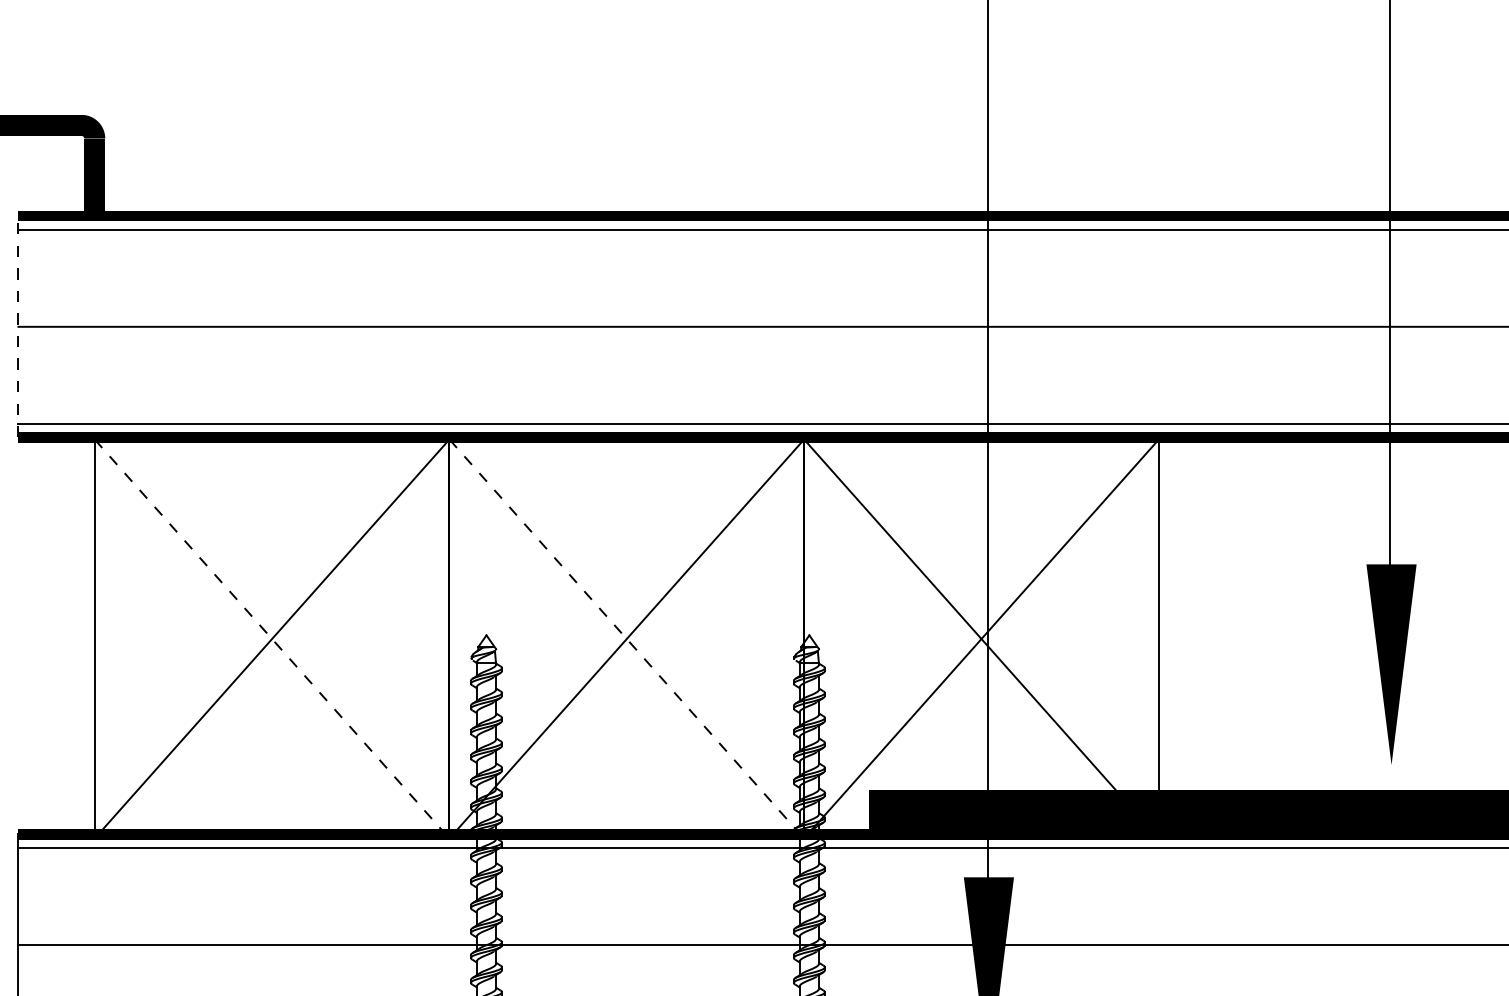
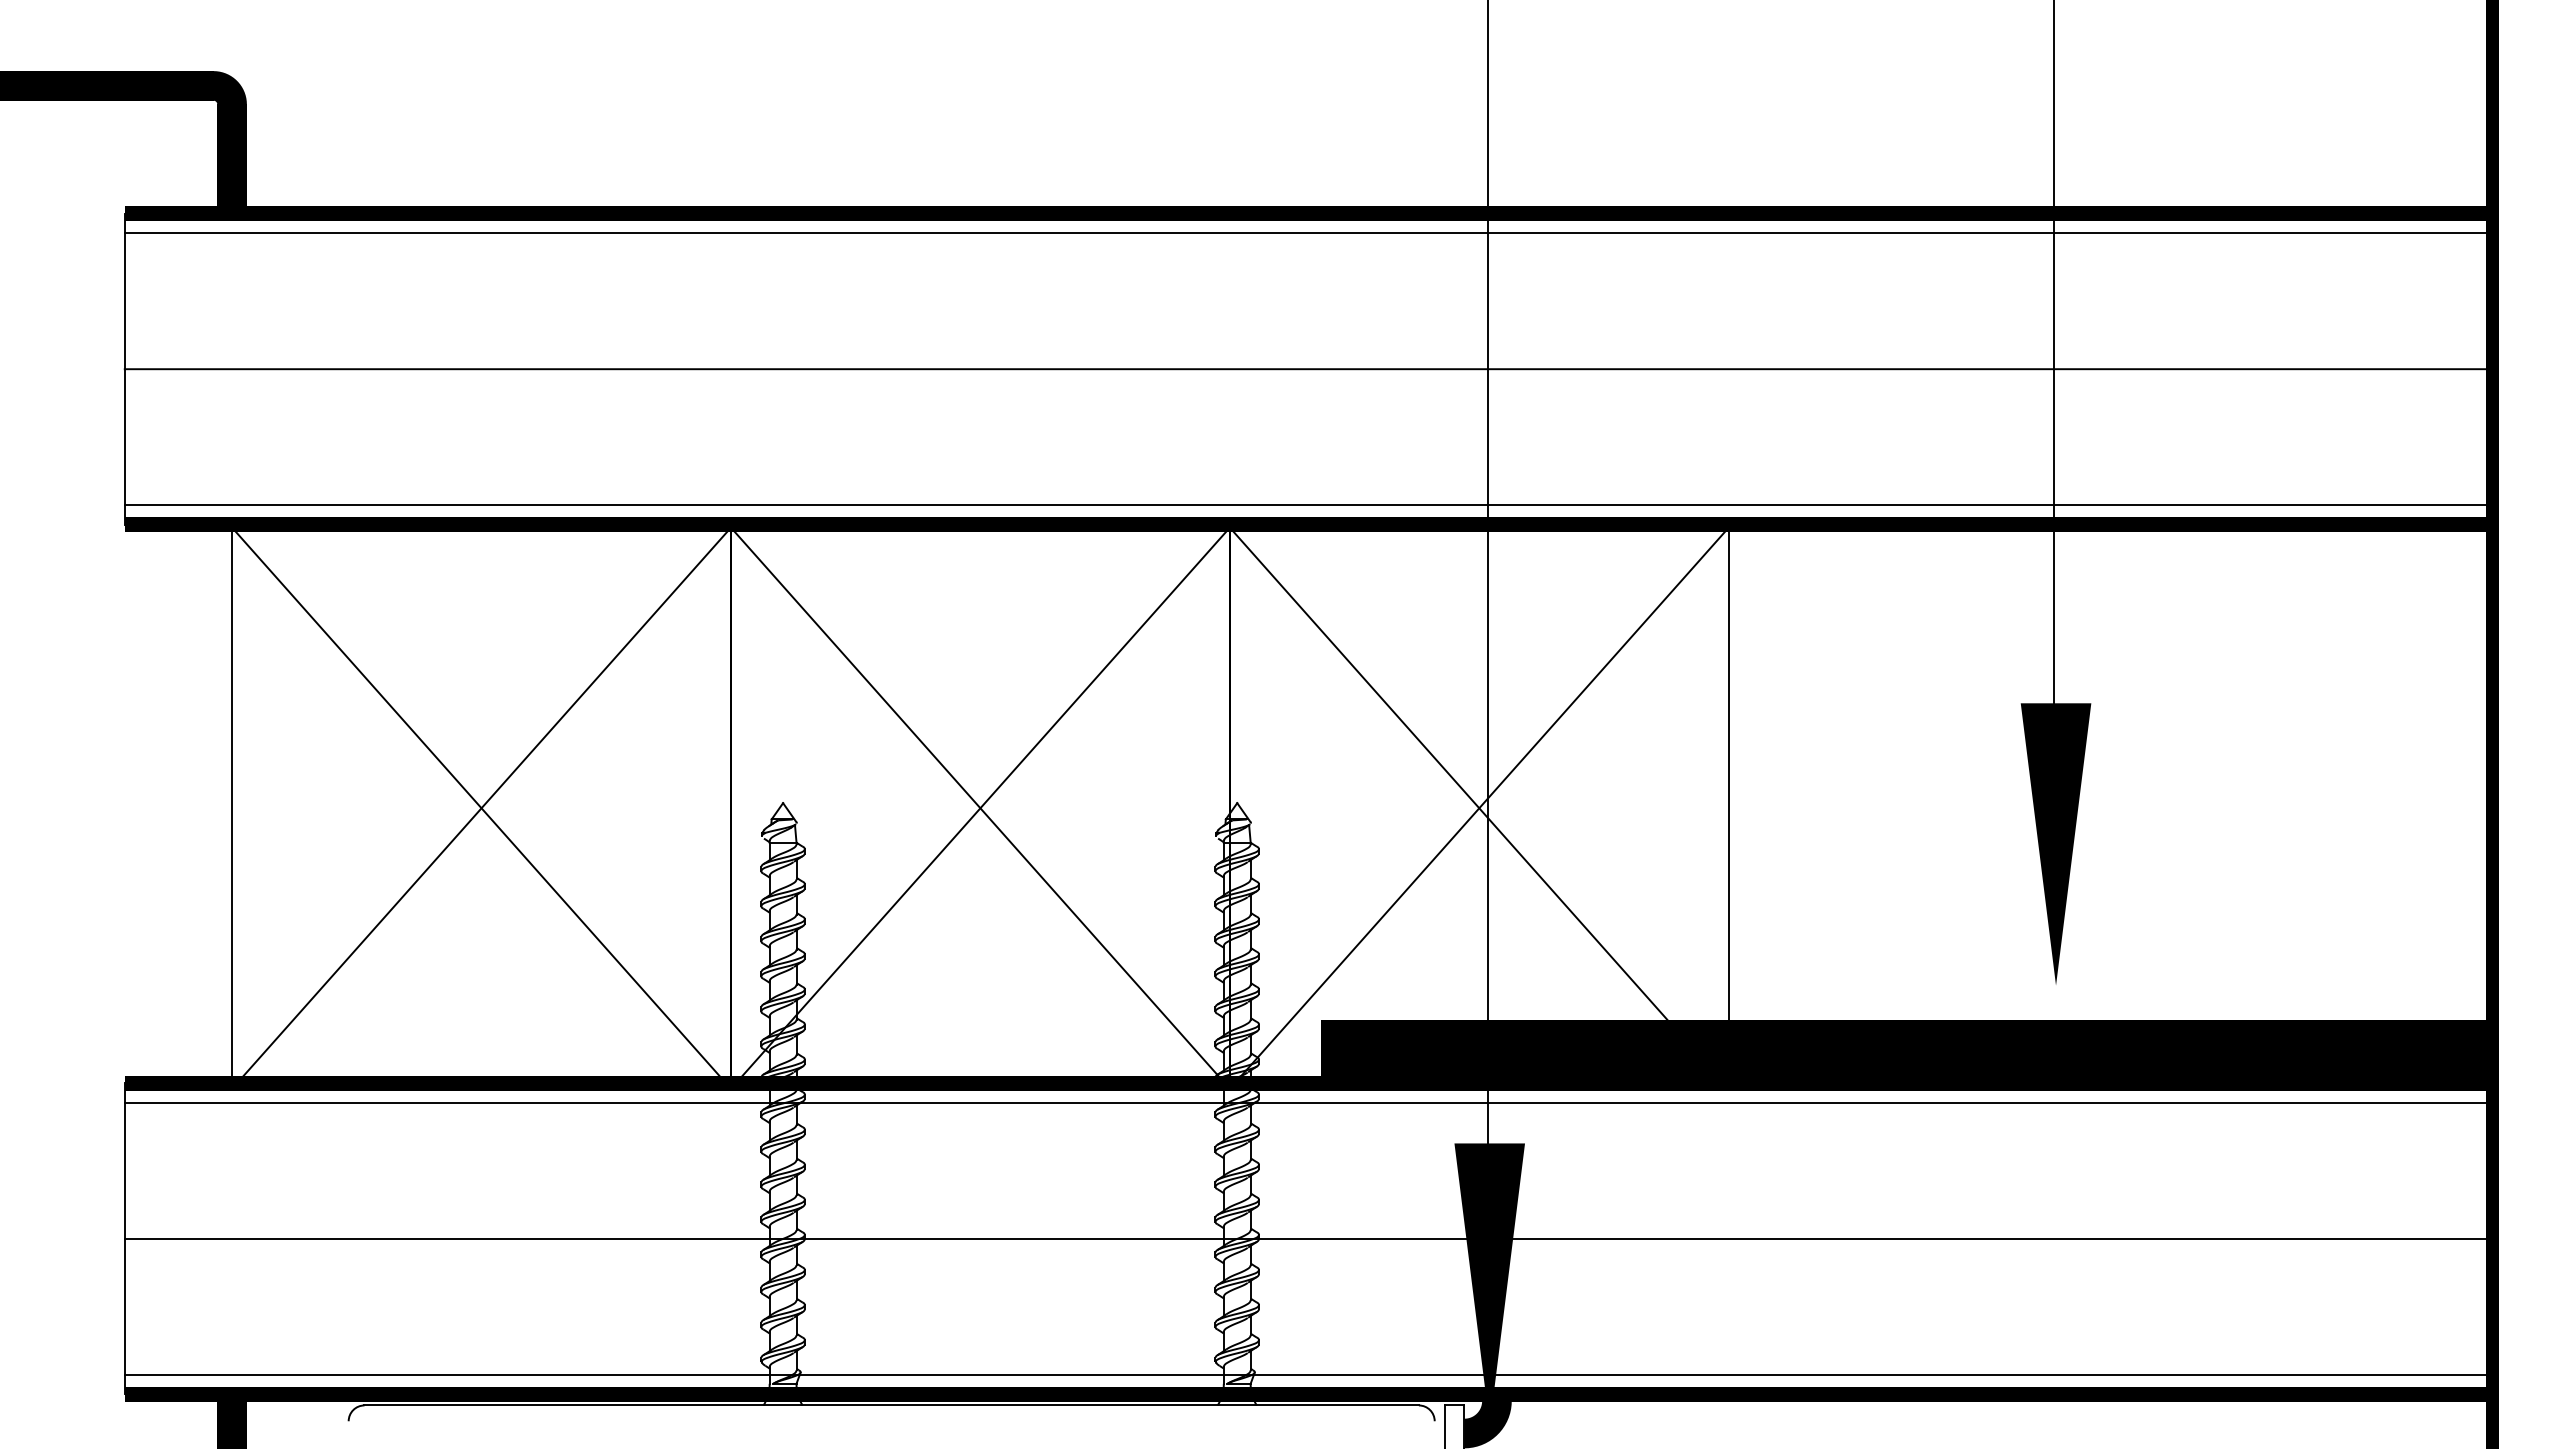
line: (18, 327) -> (124, 369), dashed -> solid
line: (272, 639) -> (481, 808), dashed -> solid
line: (626, 639) -> (980, 808), dashed -> solid

